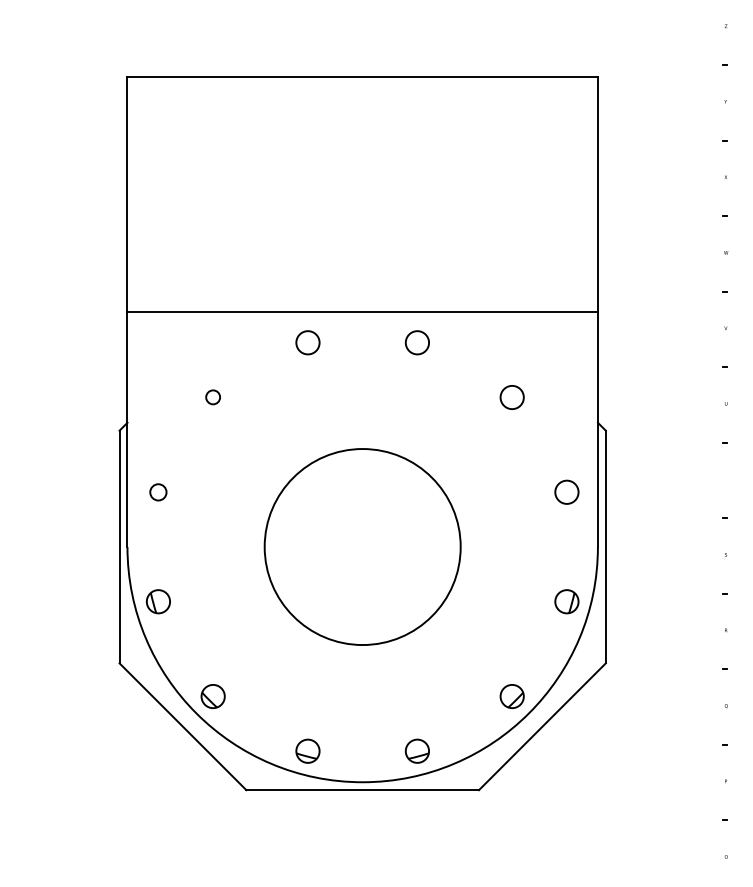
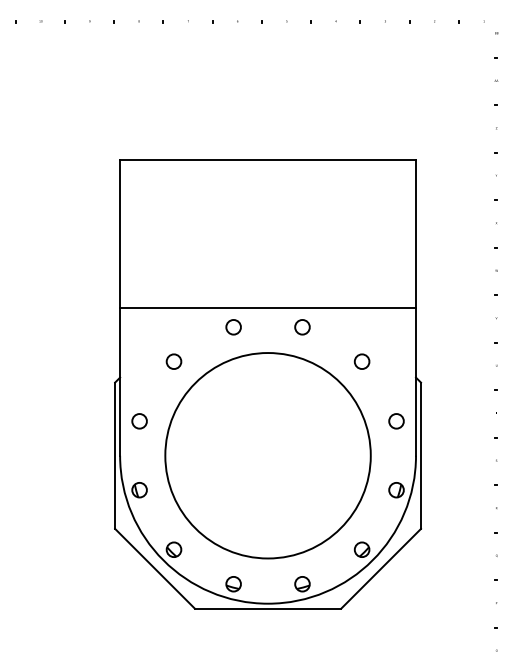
circle: (212, 397) -> (173, 361), size x1.67
circle: (158, 492) -> (139, 421), size x1.43
circle: (361, 546) -> (267, 455), size x1.67

